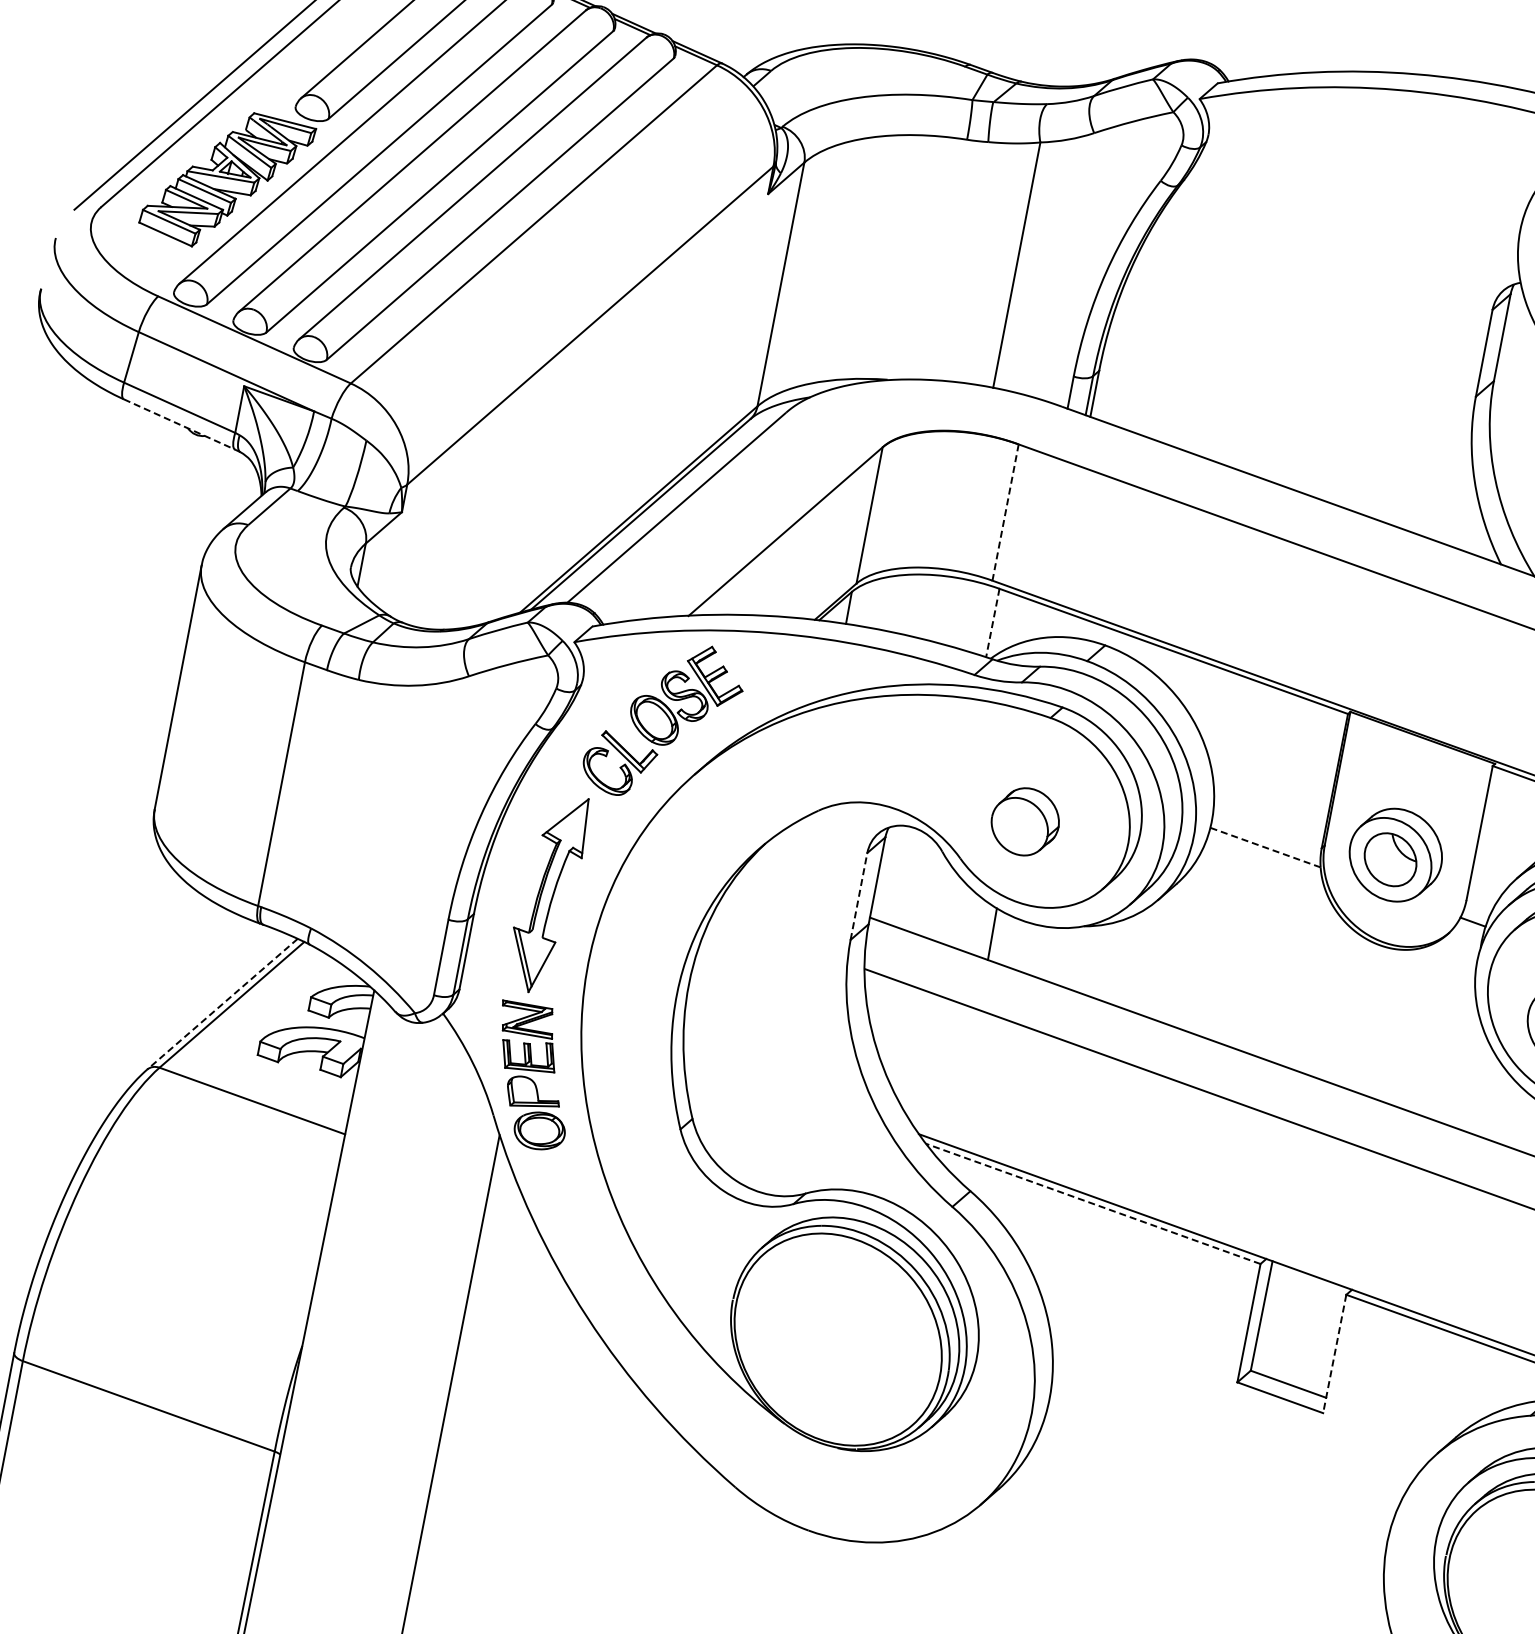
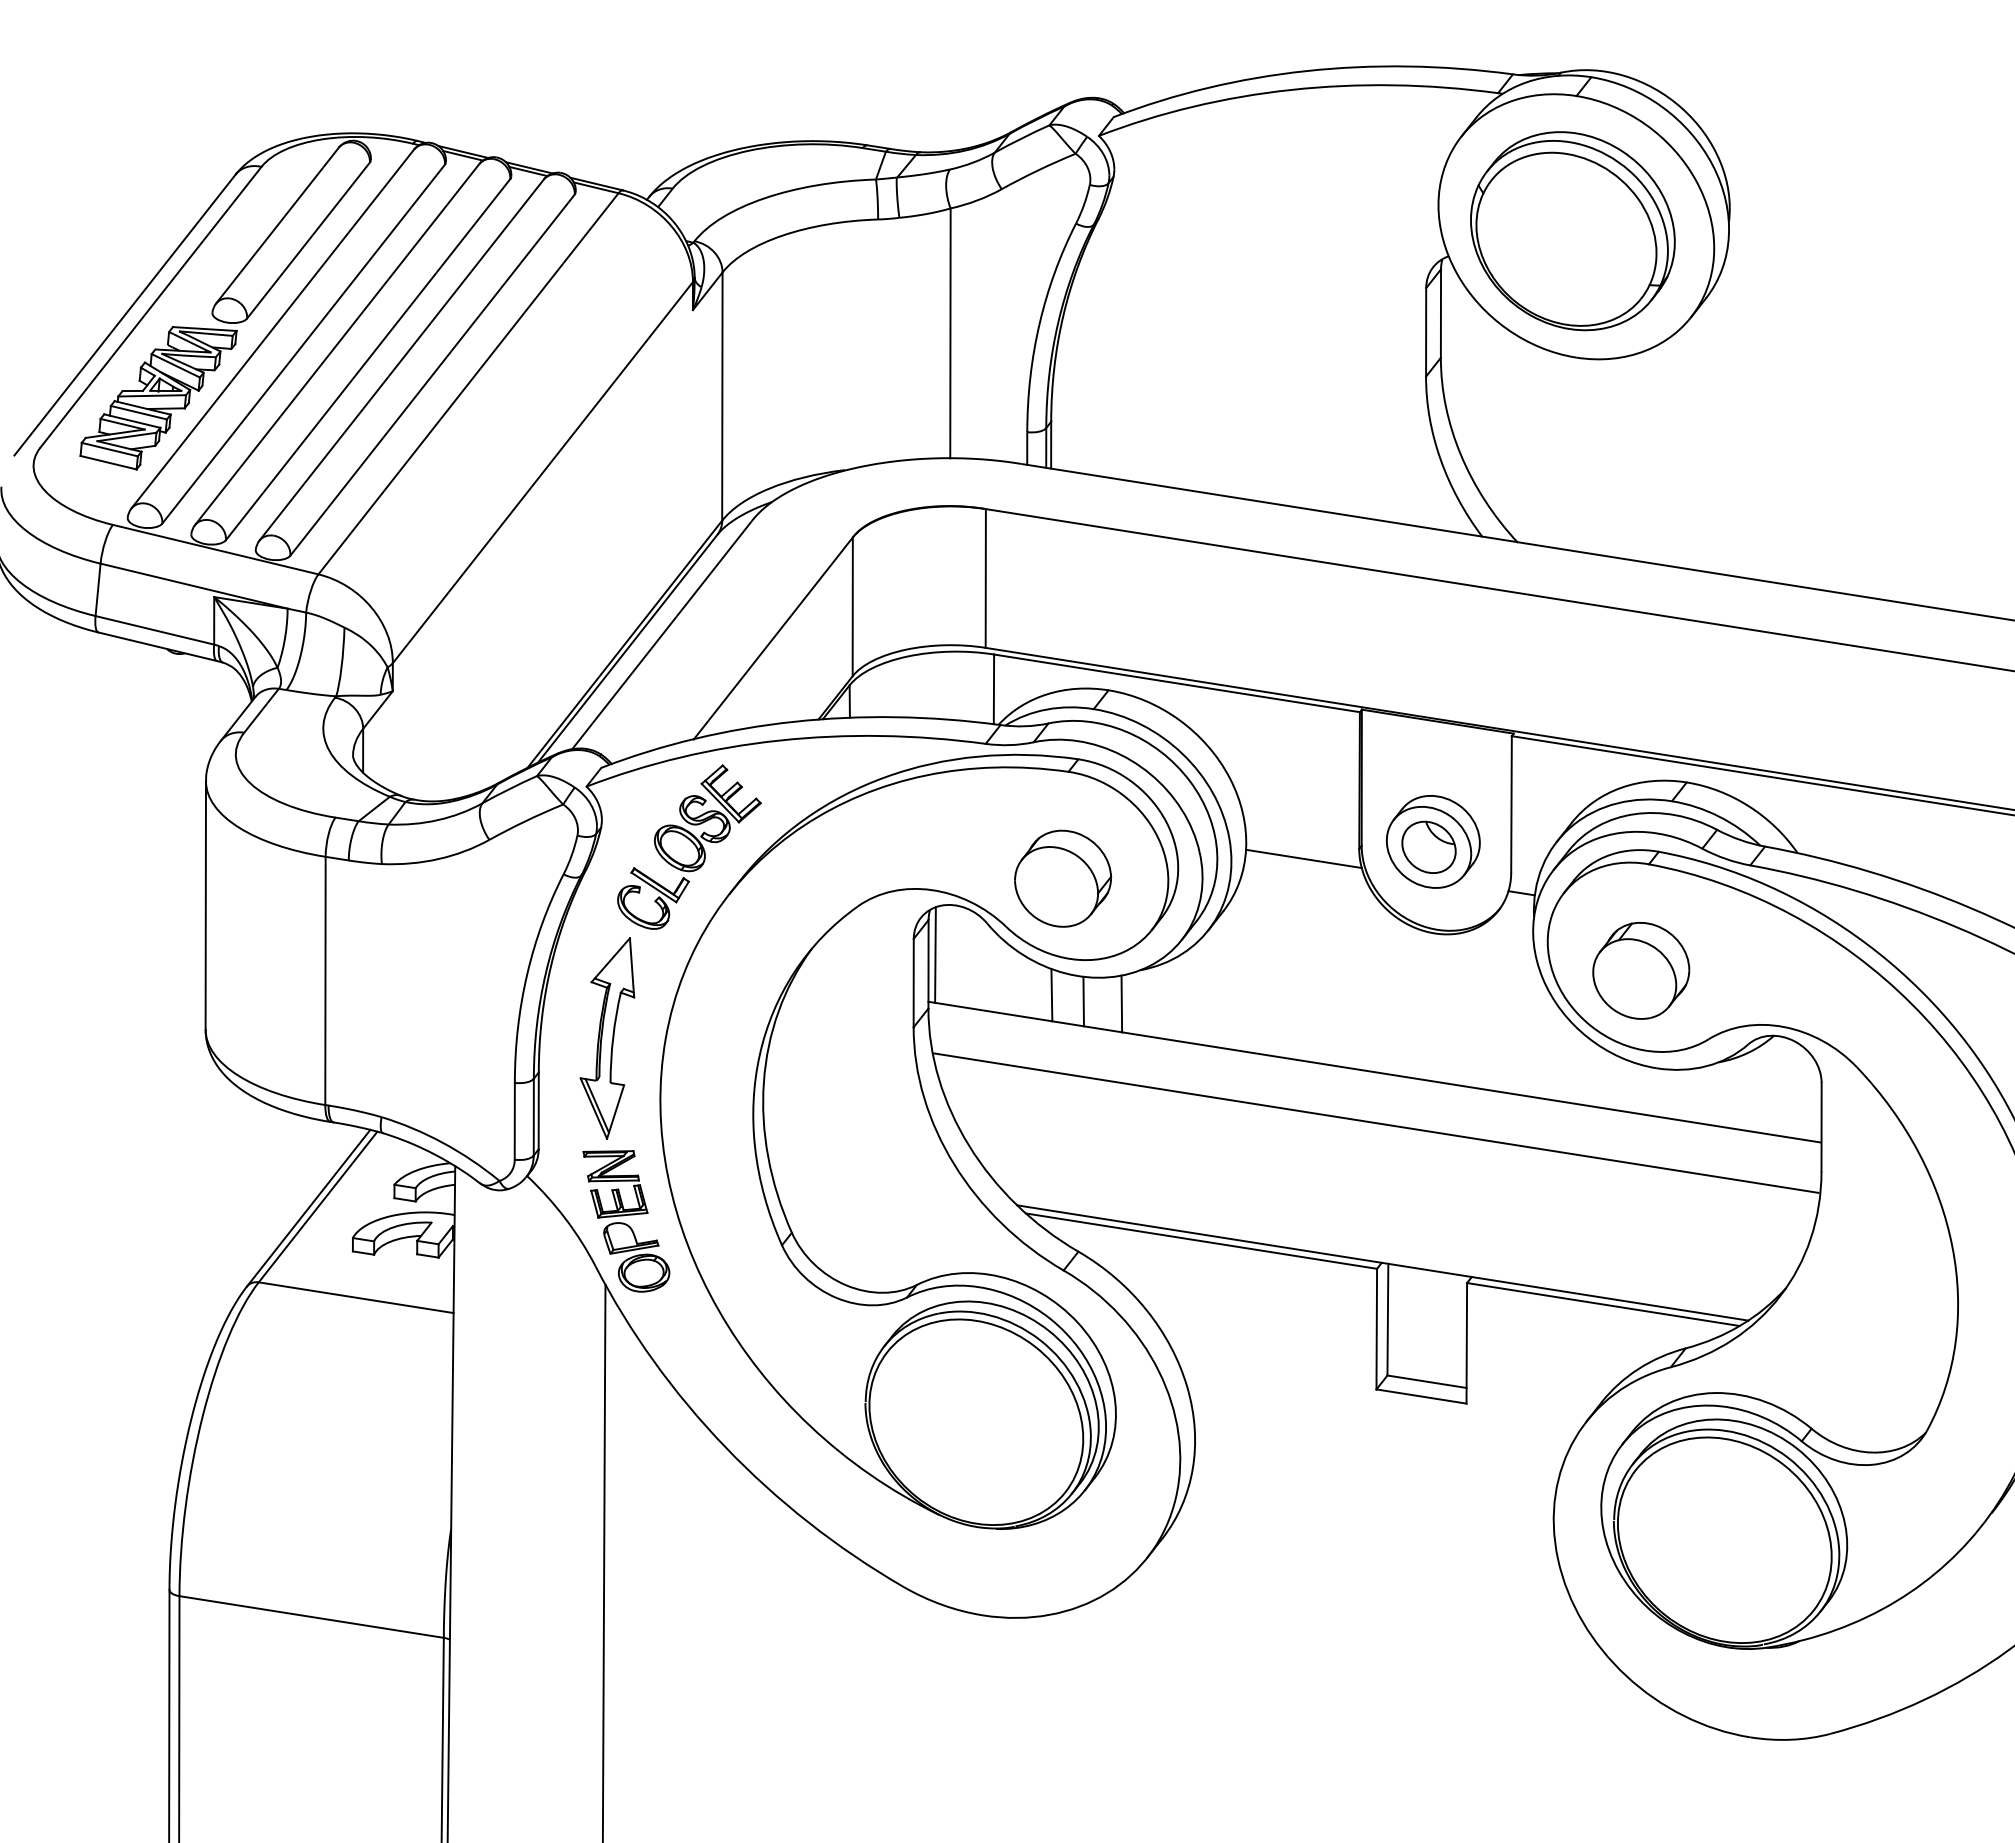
line: (179, 424) -> (157, 646), dashed -> solid
line: (1005, 512) -> (985, 578), dashed -> solid
line: (992, 623) -> (993, 689), dashed -> solid
part: (1025, 821) -> (1063, 878), size x1.43
line: (1265, 847) -> (1303, 858), dashed -> solid
line: (885, 872) -> (935, 954), added
line: (858, 895) -> (913, 982), dashed -> solid
line: (1022, 946) -> (1083, 1001), added
line: (1059, 955) -> (1121, 1003), added
line: (222, 1004) -> (308, 1208), dashed -> solid
line: (1093, 1204) -> (1201, 1241), dashed -> solid
line: (1334, 1354) -> (1466, 1343), dashed -> solid

